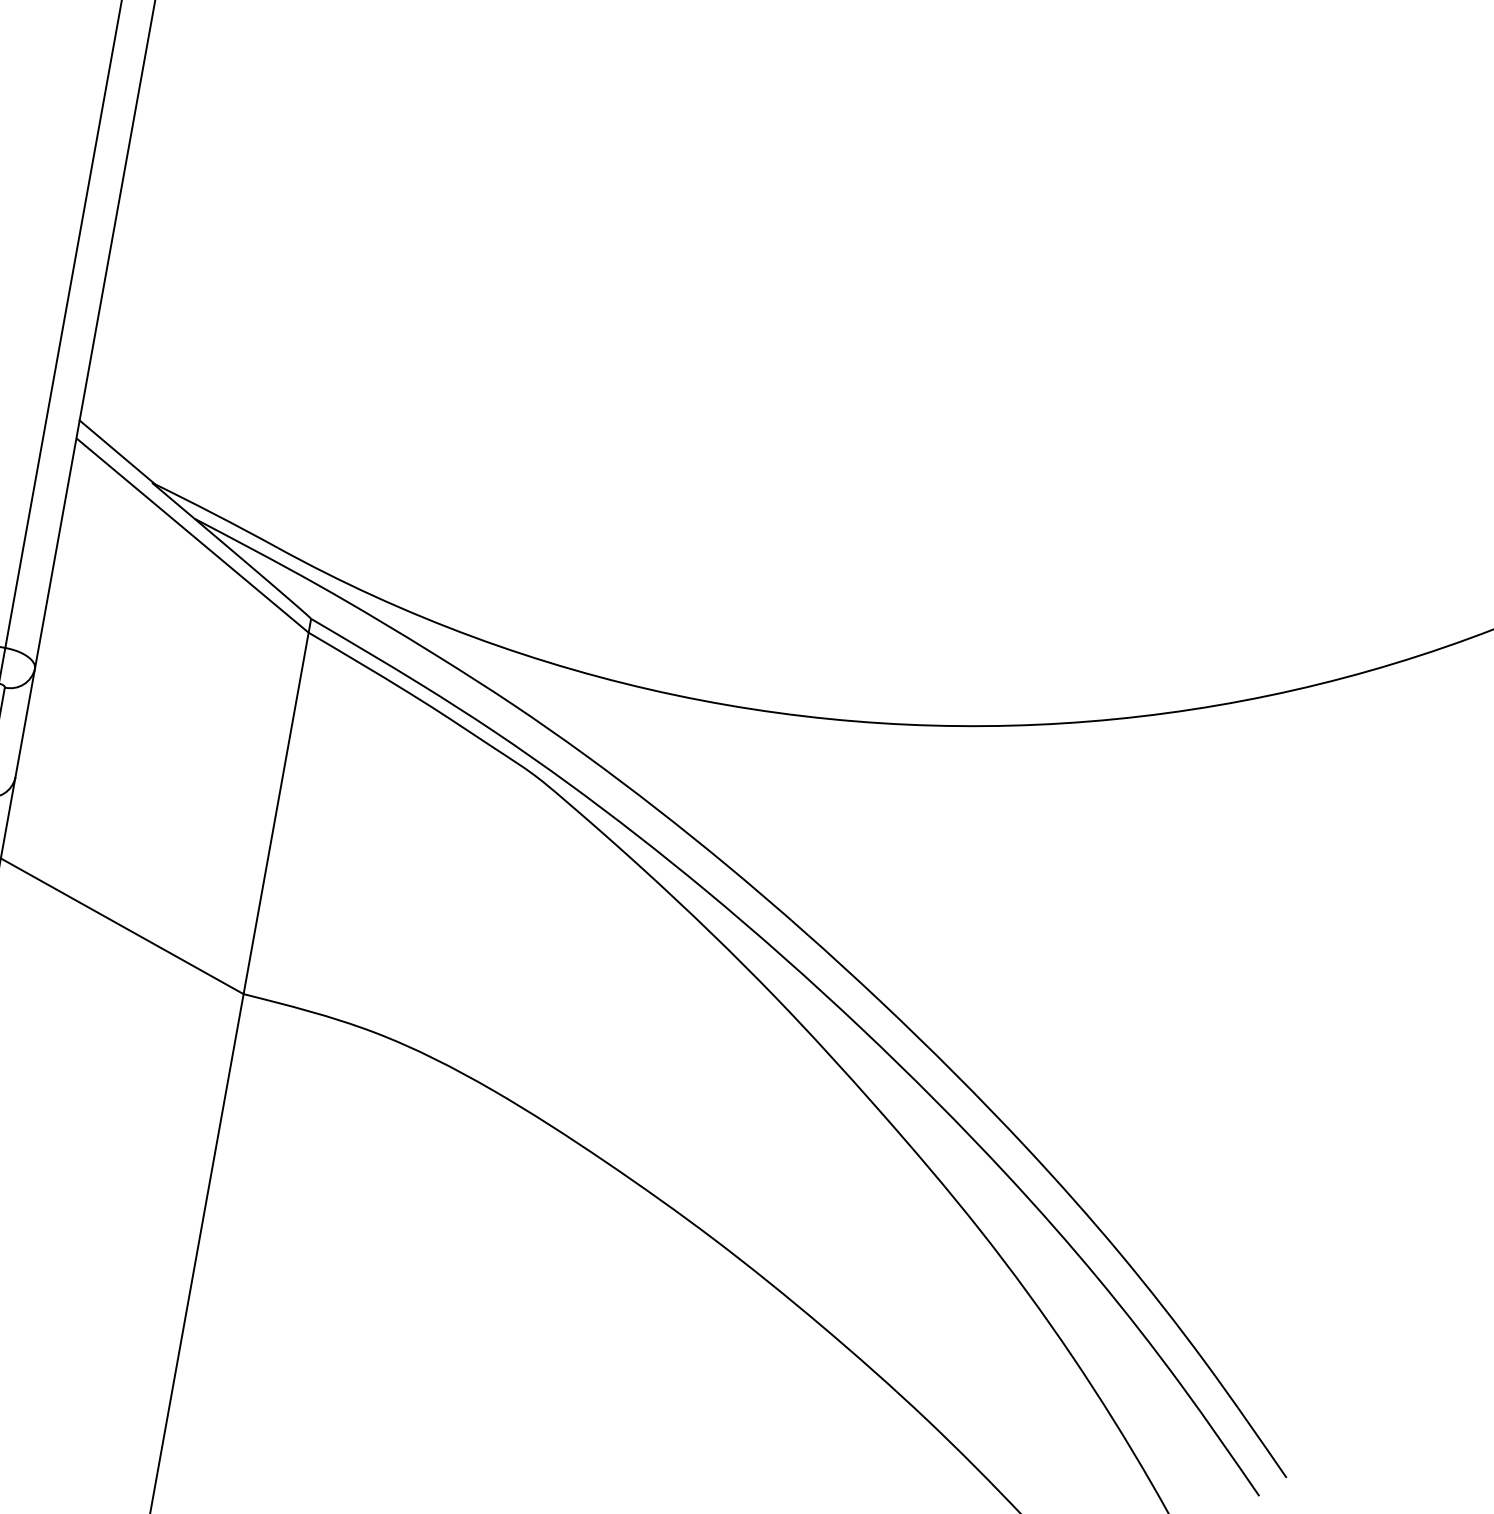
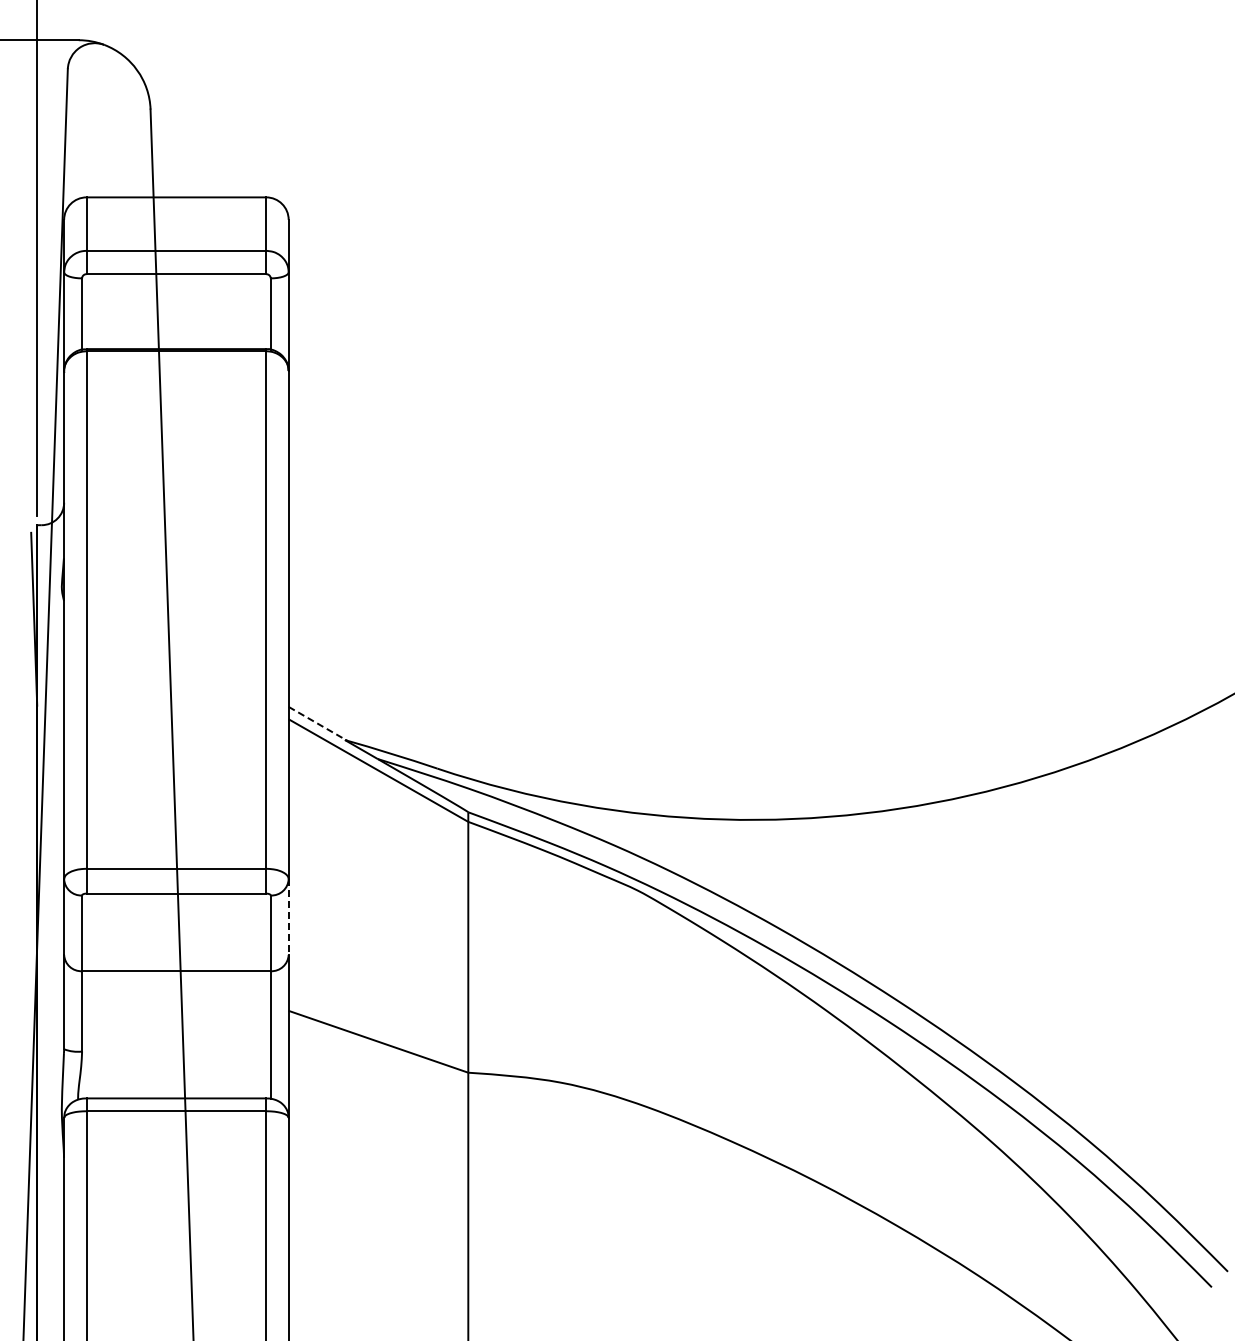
line: (116, 451) -> (317, 723), solid -> dashed
line: (24, 723) -> (288, 917), solid -> dashed

